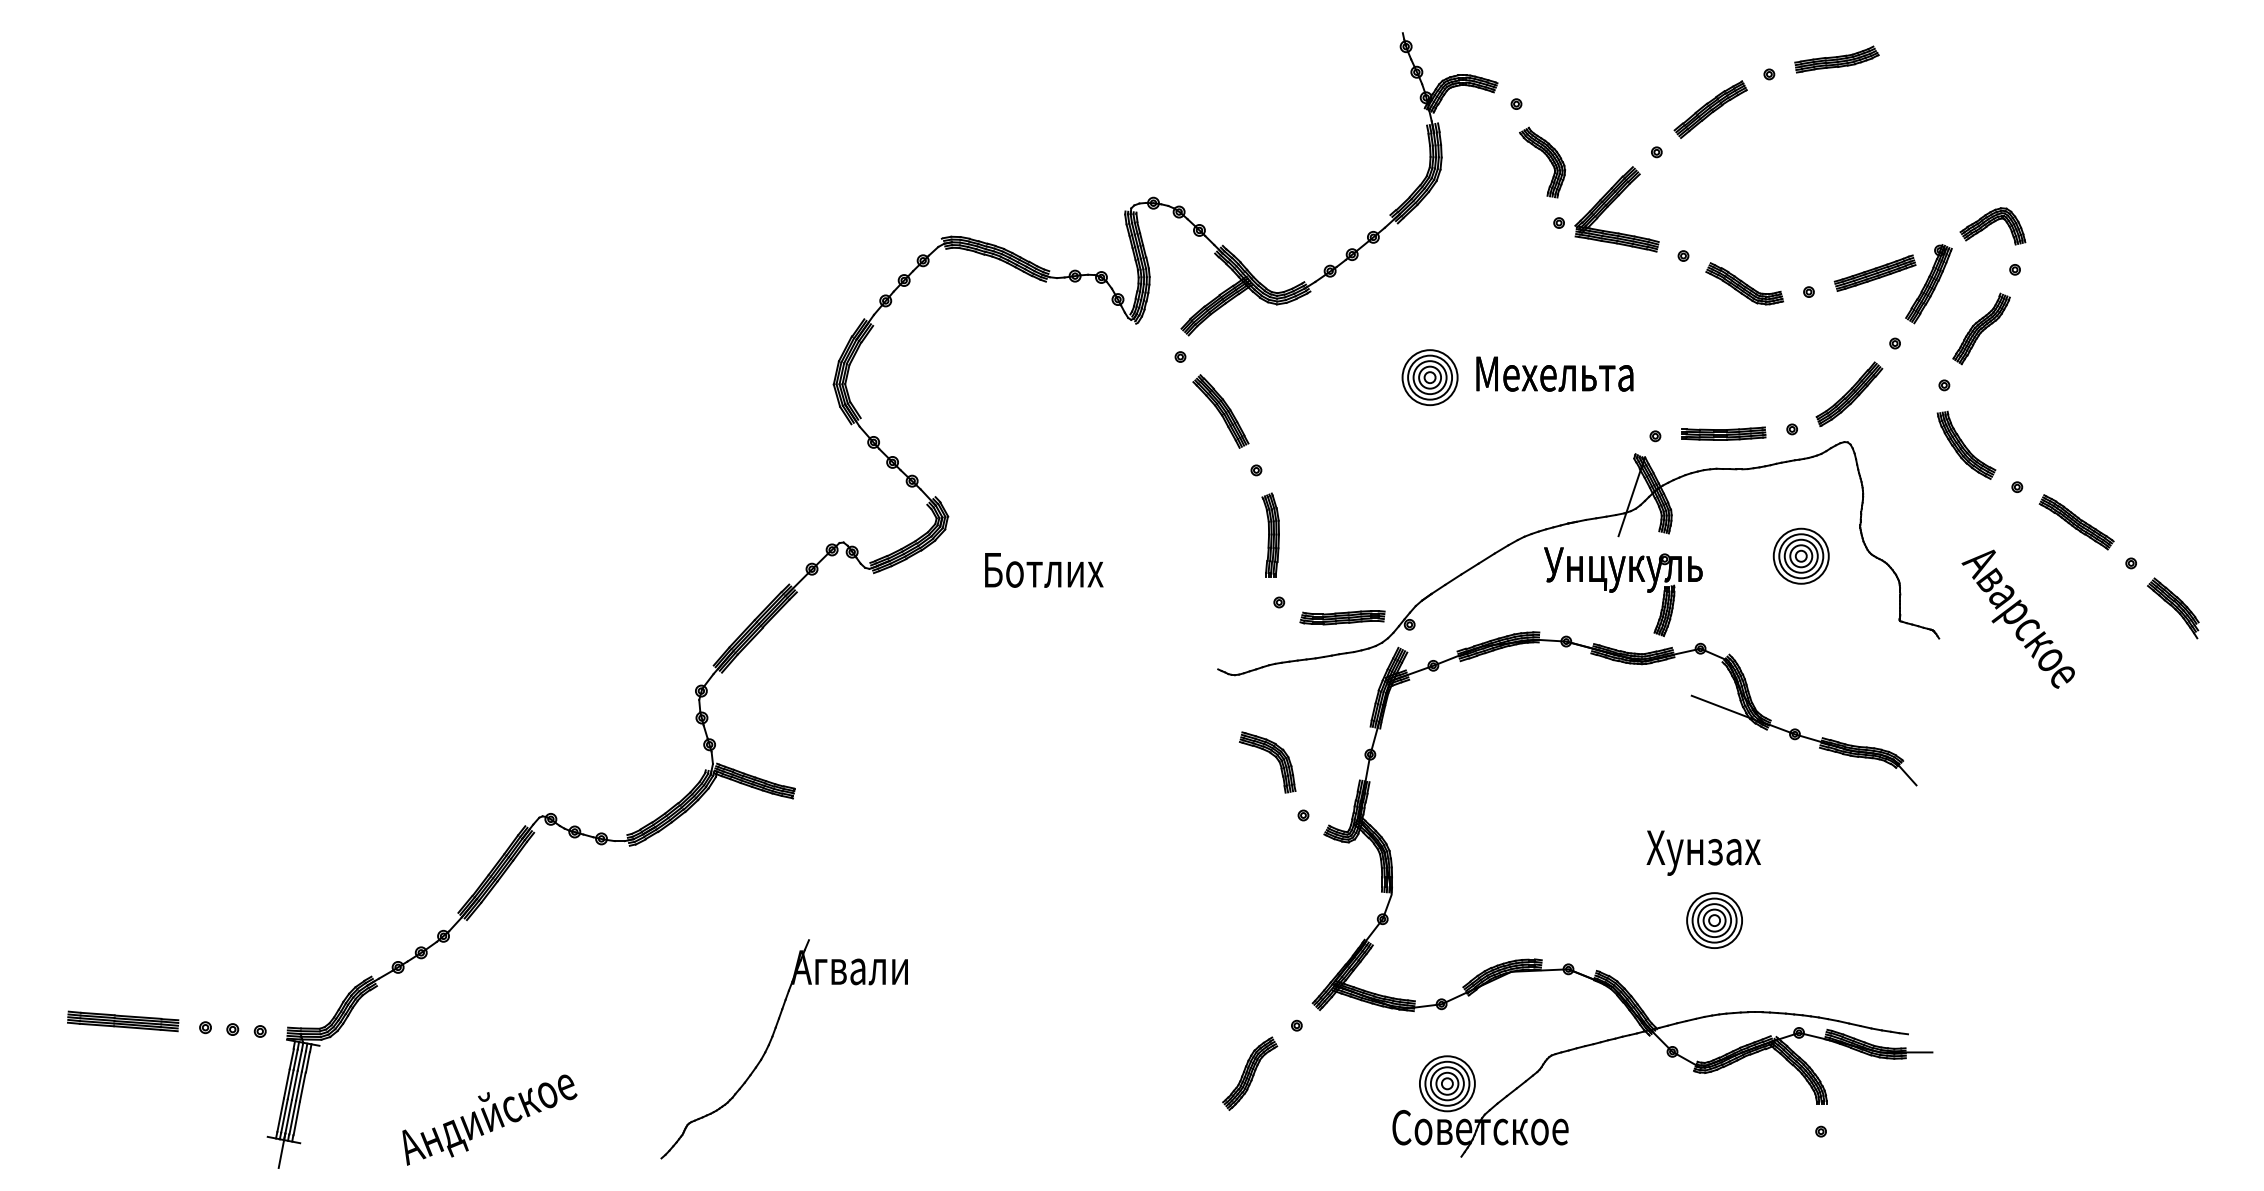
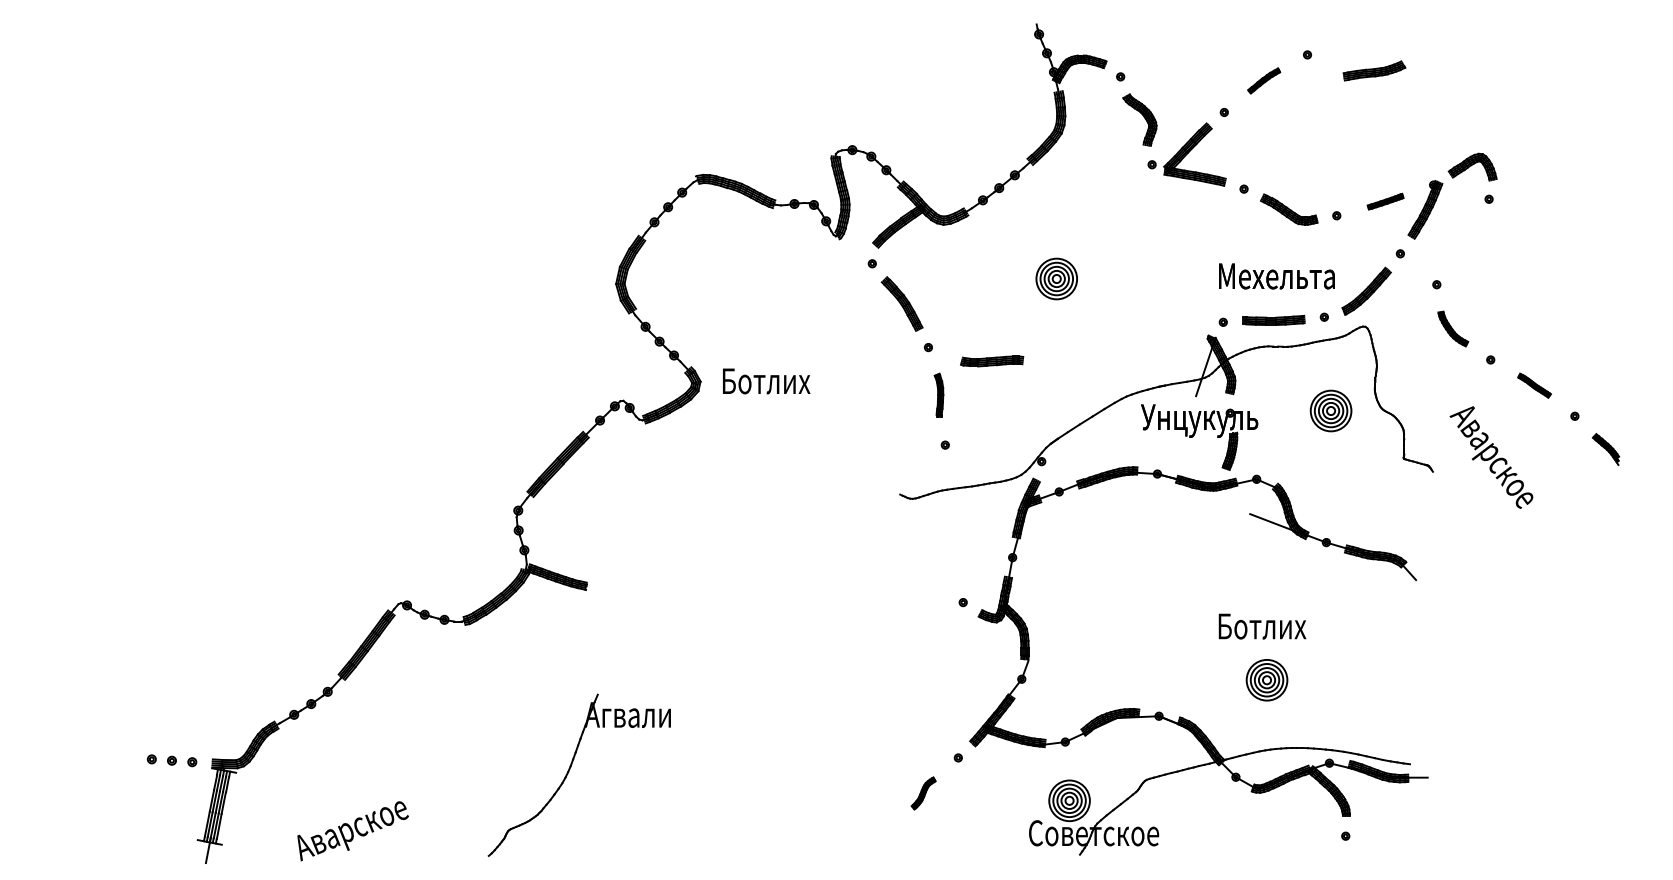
part: (1837, 58) -> (1374, 70), moved
part: (1709, 109) -> (1263, 80), size x0.6
part: (1874, 272) -> (1385, 201), size x0.6
part: (1981, 328) -> (1464, 242), removed
text: (1554, 374) -> (1276, 276), moved
part: (1966, 444) -> (1453, 328), size x0.7
part: (2076, 521) -> (1534, 385), size x0.6
part: (1270, 533) -> (938, 394), size x0.7
text: (1044, 570) -> (766, 381), moved
part: (2172, 608) -> (1605, 449), size x0.7
part: (1343, 617) -> (992, 361), moved
part: (1270, 754) -> (938, 557), removed
text: (1707, 853) -> (1261, 630), Хунзах -> Ботлих
part: (122, 1021) -> (90, 754), removed
part: (1249, 1073) -> (923, 793), size x0.6
text: (500, 1115) -> (369, 824), Андийское -> Аварское

